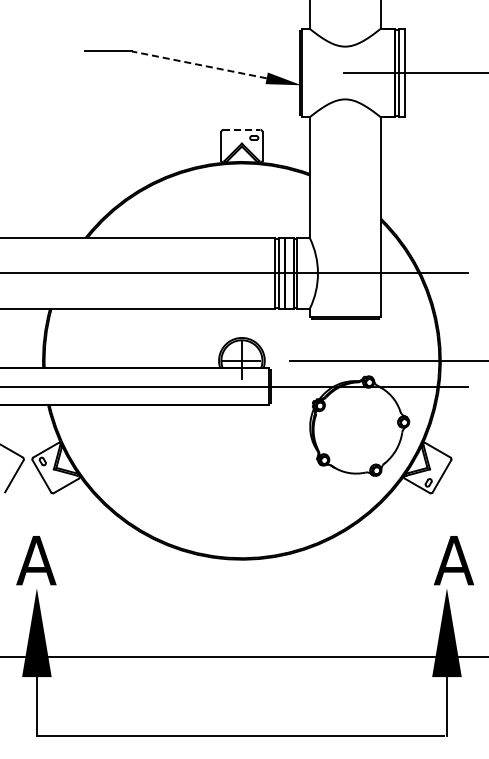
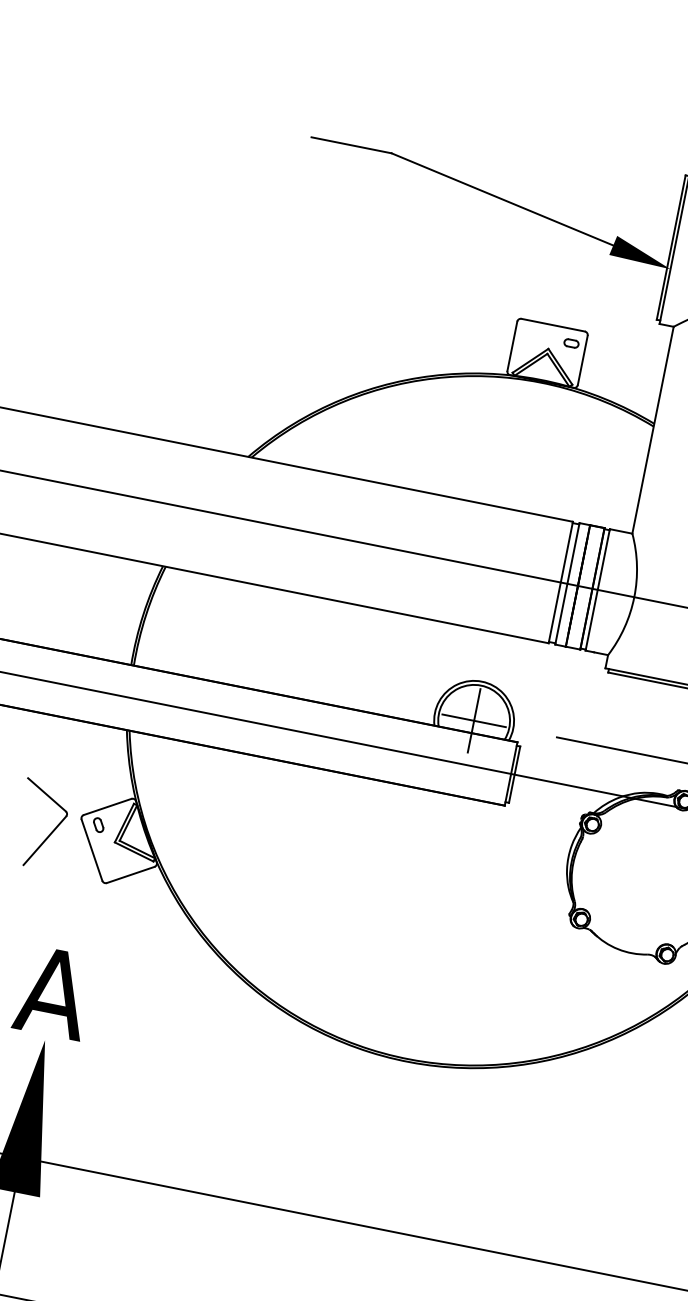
line: (199, 64) -> (502, 198), dashed -> solid
line: (241, 129) -> (552, 324), dashed -> solid

